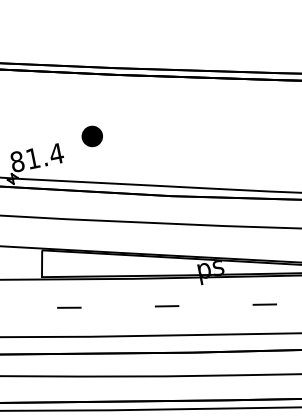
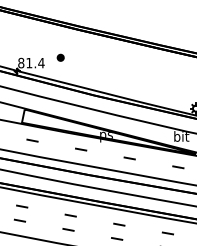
part: (91, 135) -> (60, 57), size x0.62

